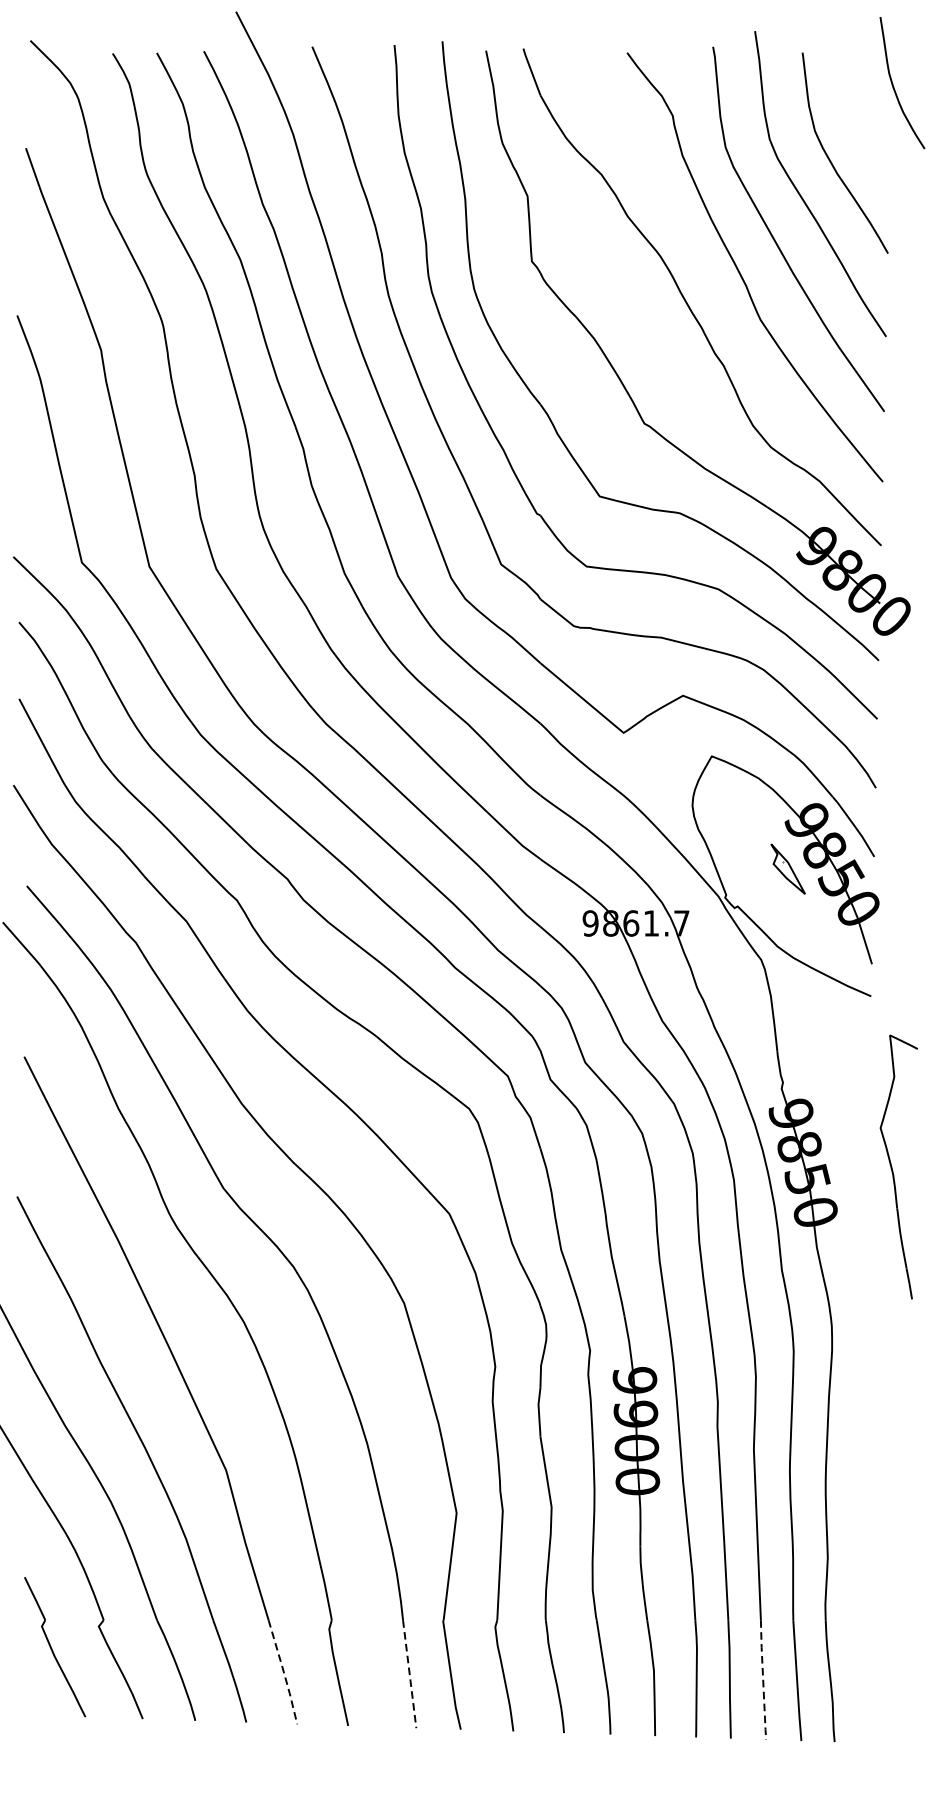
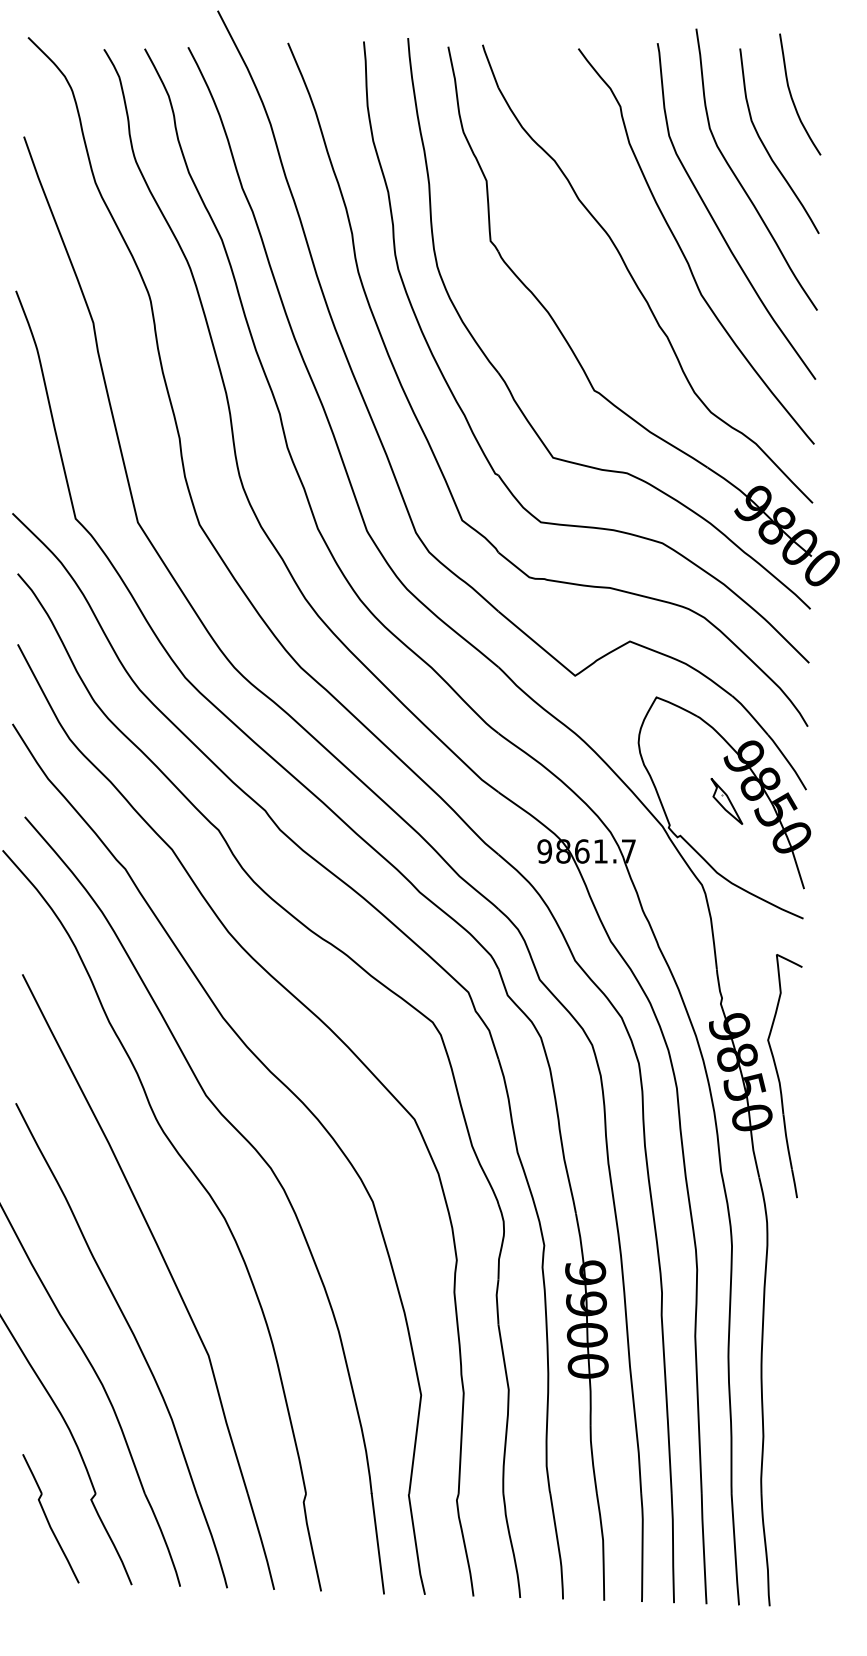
curve: (894, 85) -> (792, 96), moved
part: (898, 1167) -> (784, 1076), moved
line: (283, 1671) -> (261, 1541), dashed -> solid
line: (409, 1675) -> (377, 1544), dashed -> solid
line: (762, 1679) -> (703, 1548), dashed -> solid

